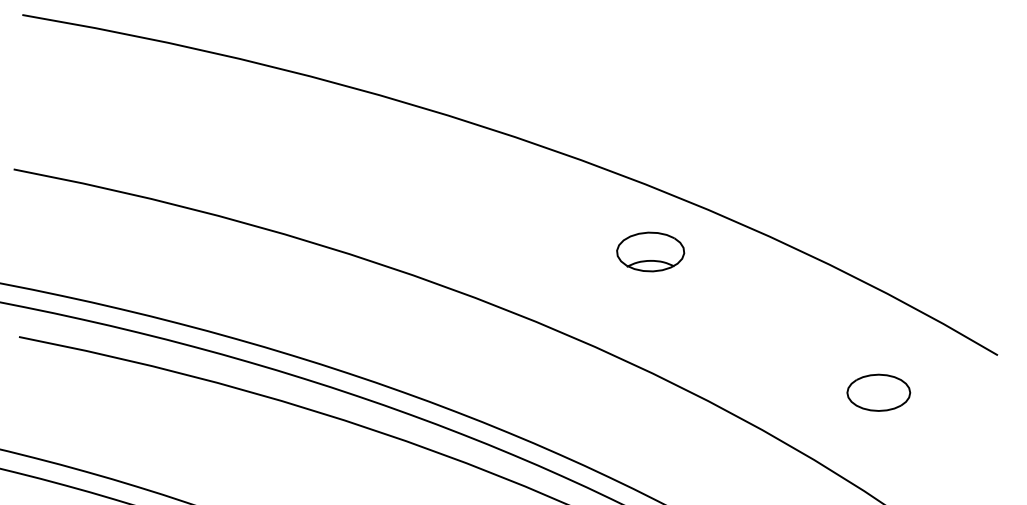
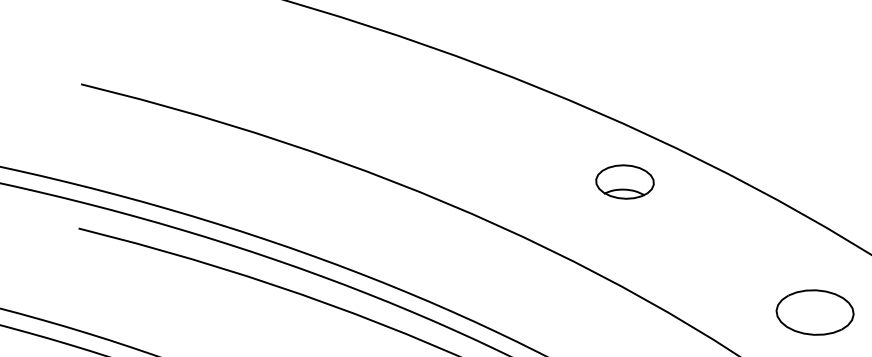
part: (878, 392) -> (814, 312), size x1.43

